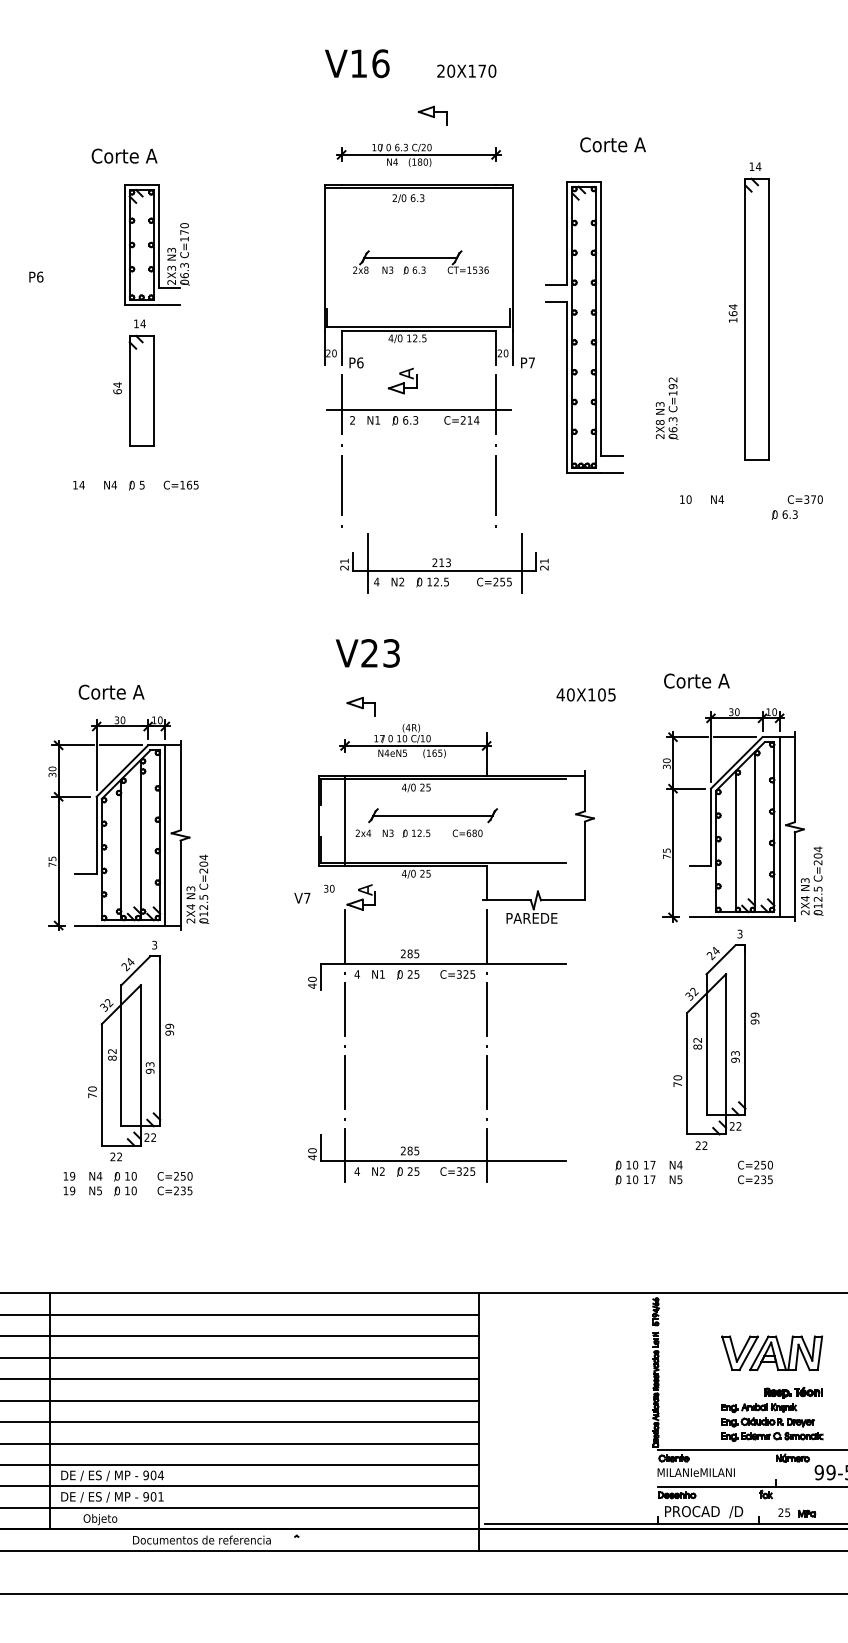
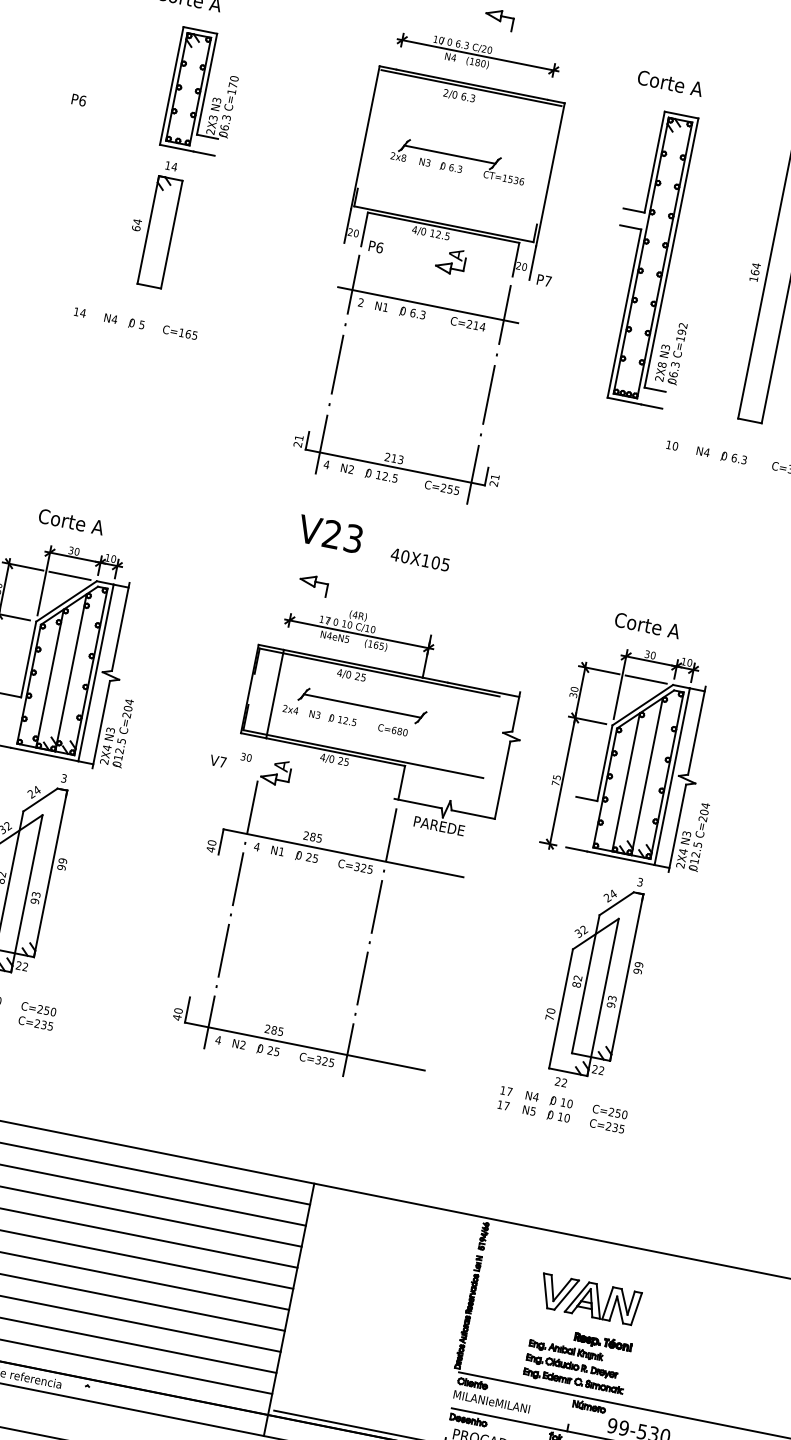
part: (584, 327) -> (653, 258), moved
part: (402, 380) -> (450, 260), moved
text: (784, 514) -> (733, 457), moved
part: (444, 563) -> (396, 459), moved
text: (585, 694) -> (419, 559), moved
part: (742, 815) -> (638, 757), moved
text: (626, 1172) -> (559, 1109), moved

